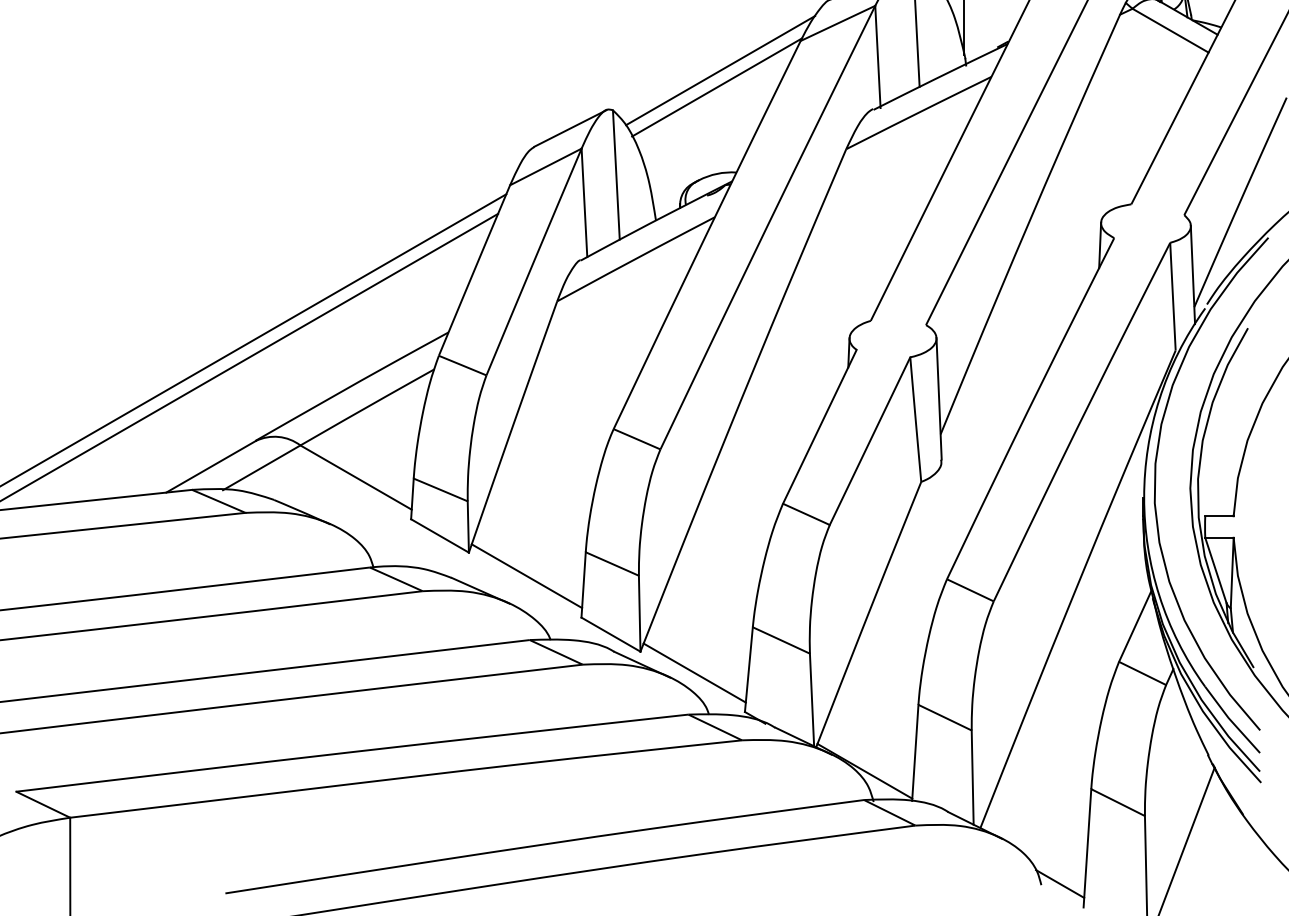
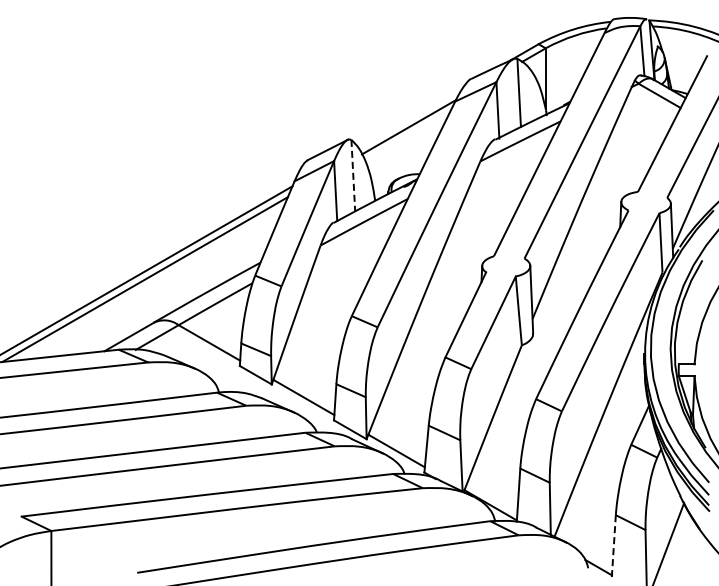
line: (719, 69) -> (410, 117), removed
line: (616, 174) -> (353, 175), solid -> dashed
line: (1087, 847) -> (613, 547), solid -> dashed

